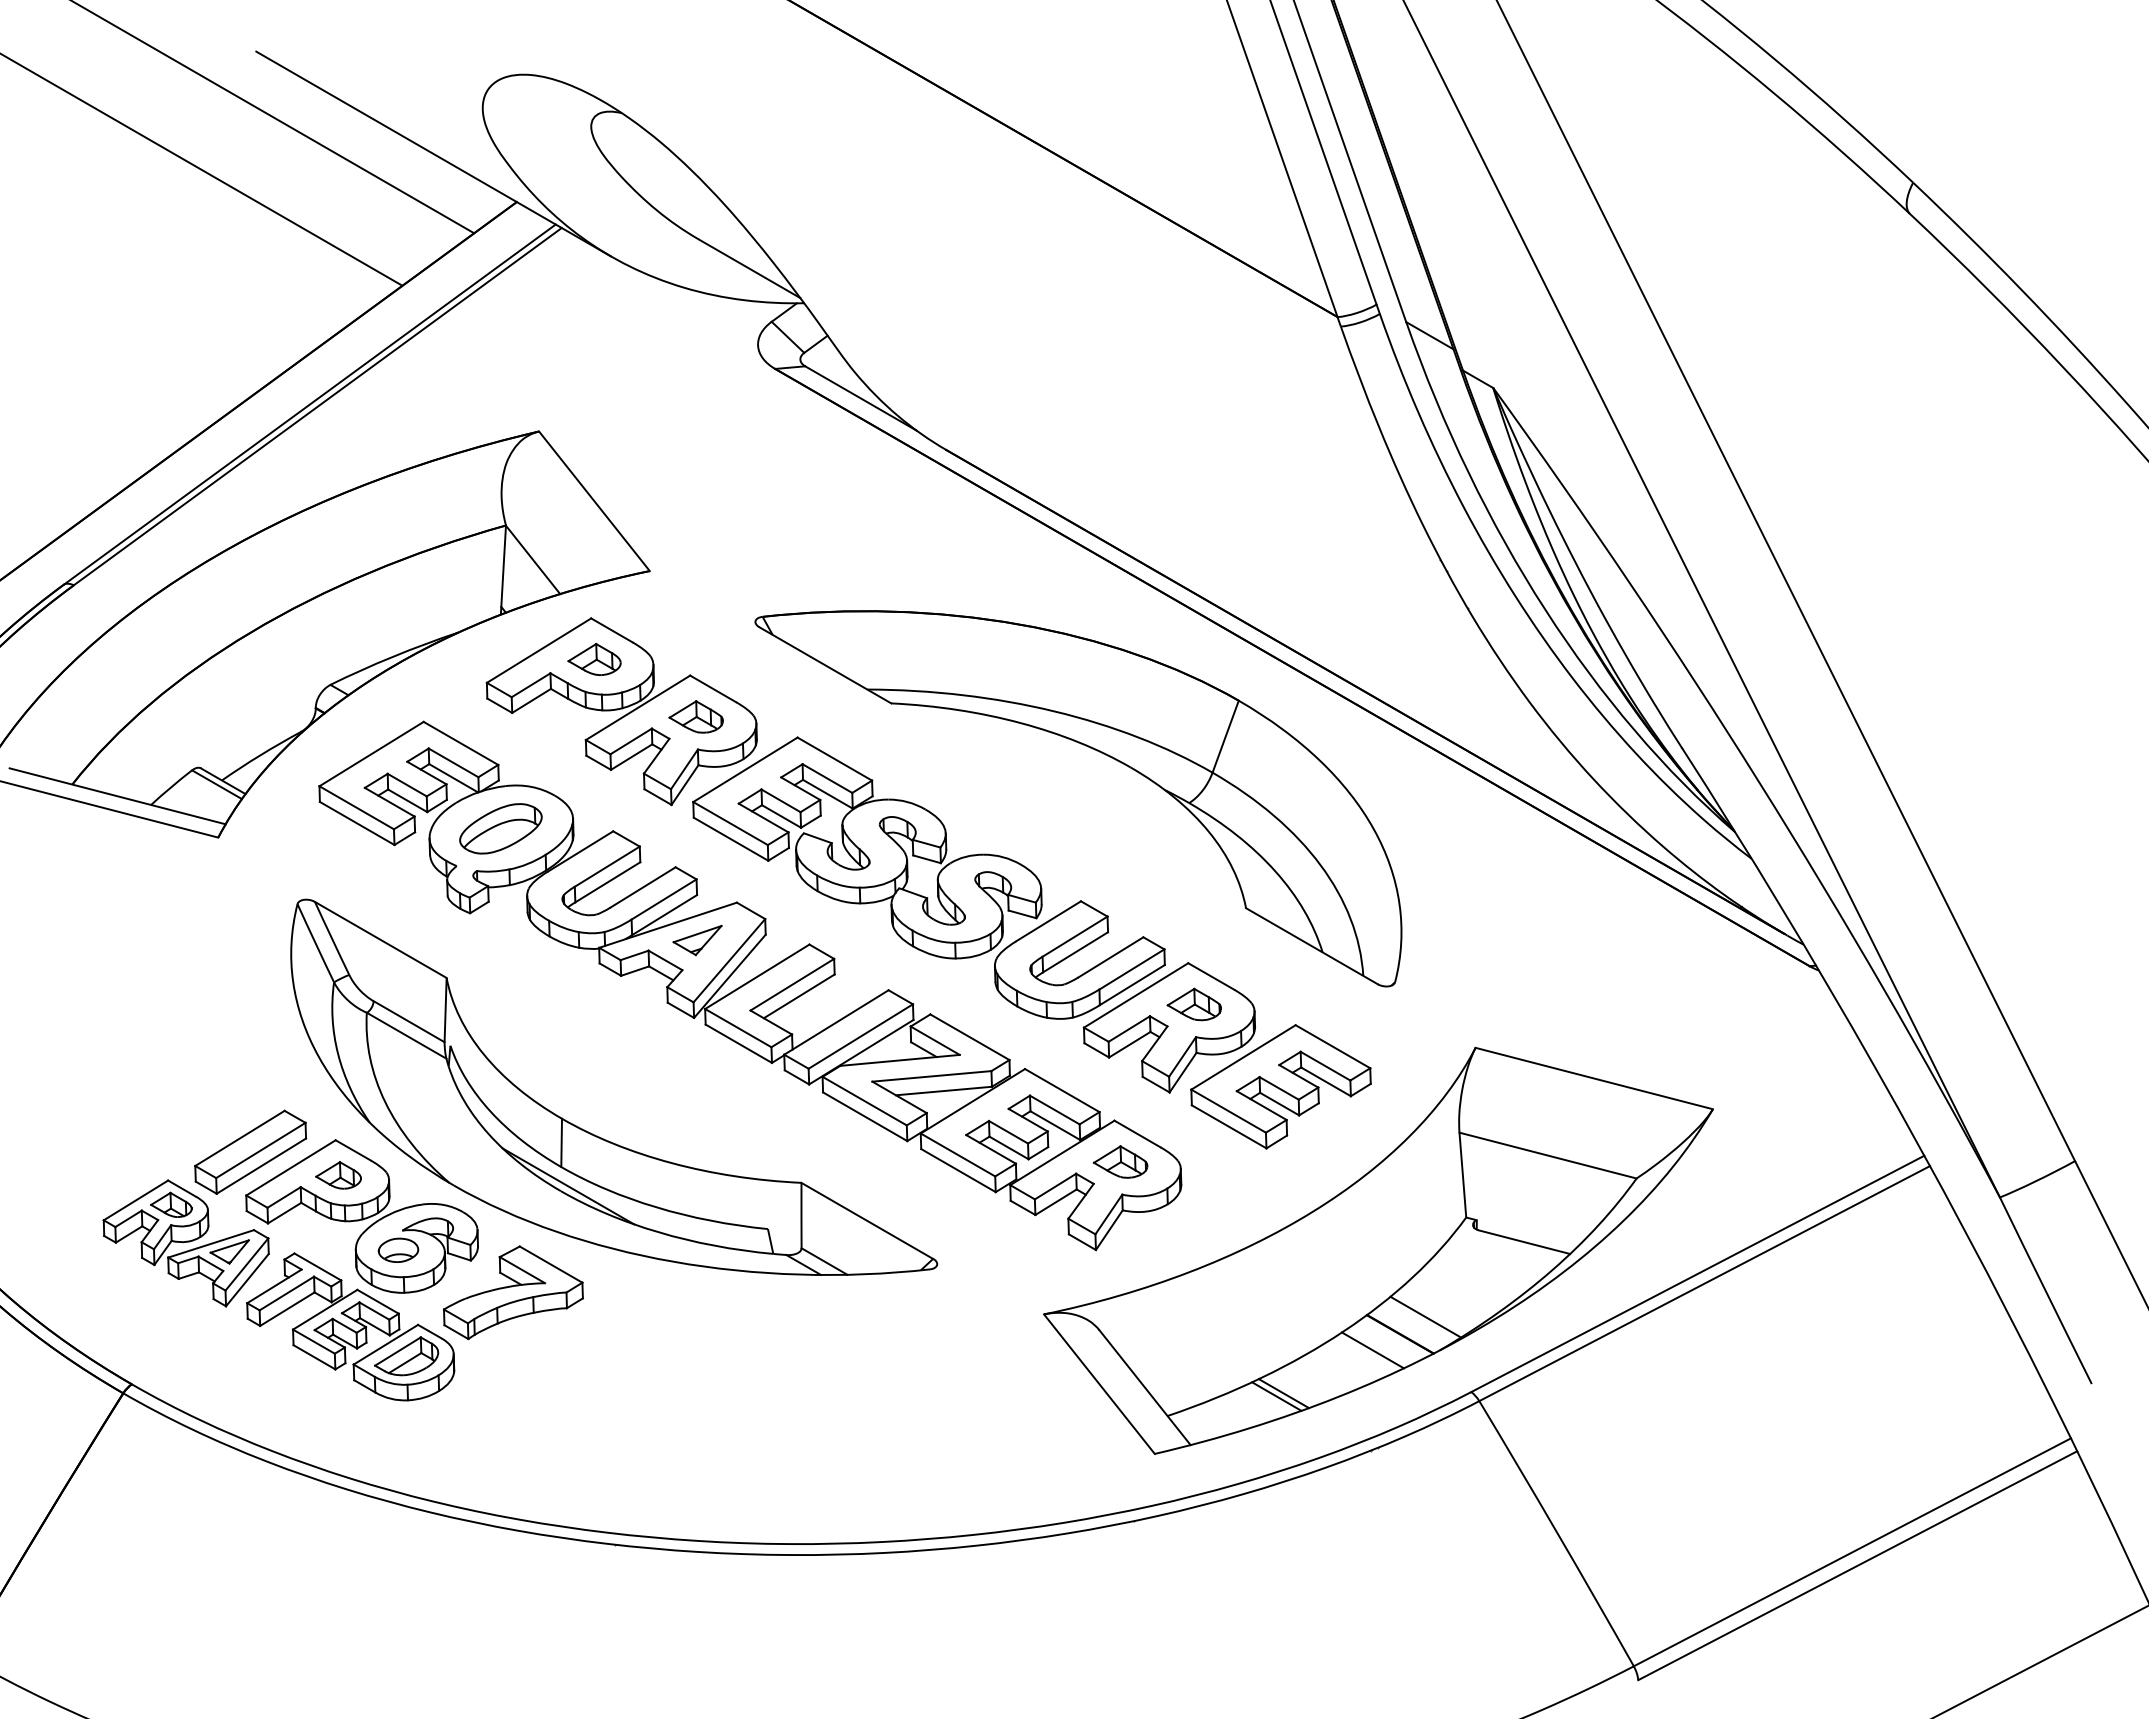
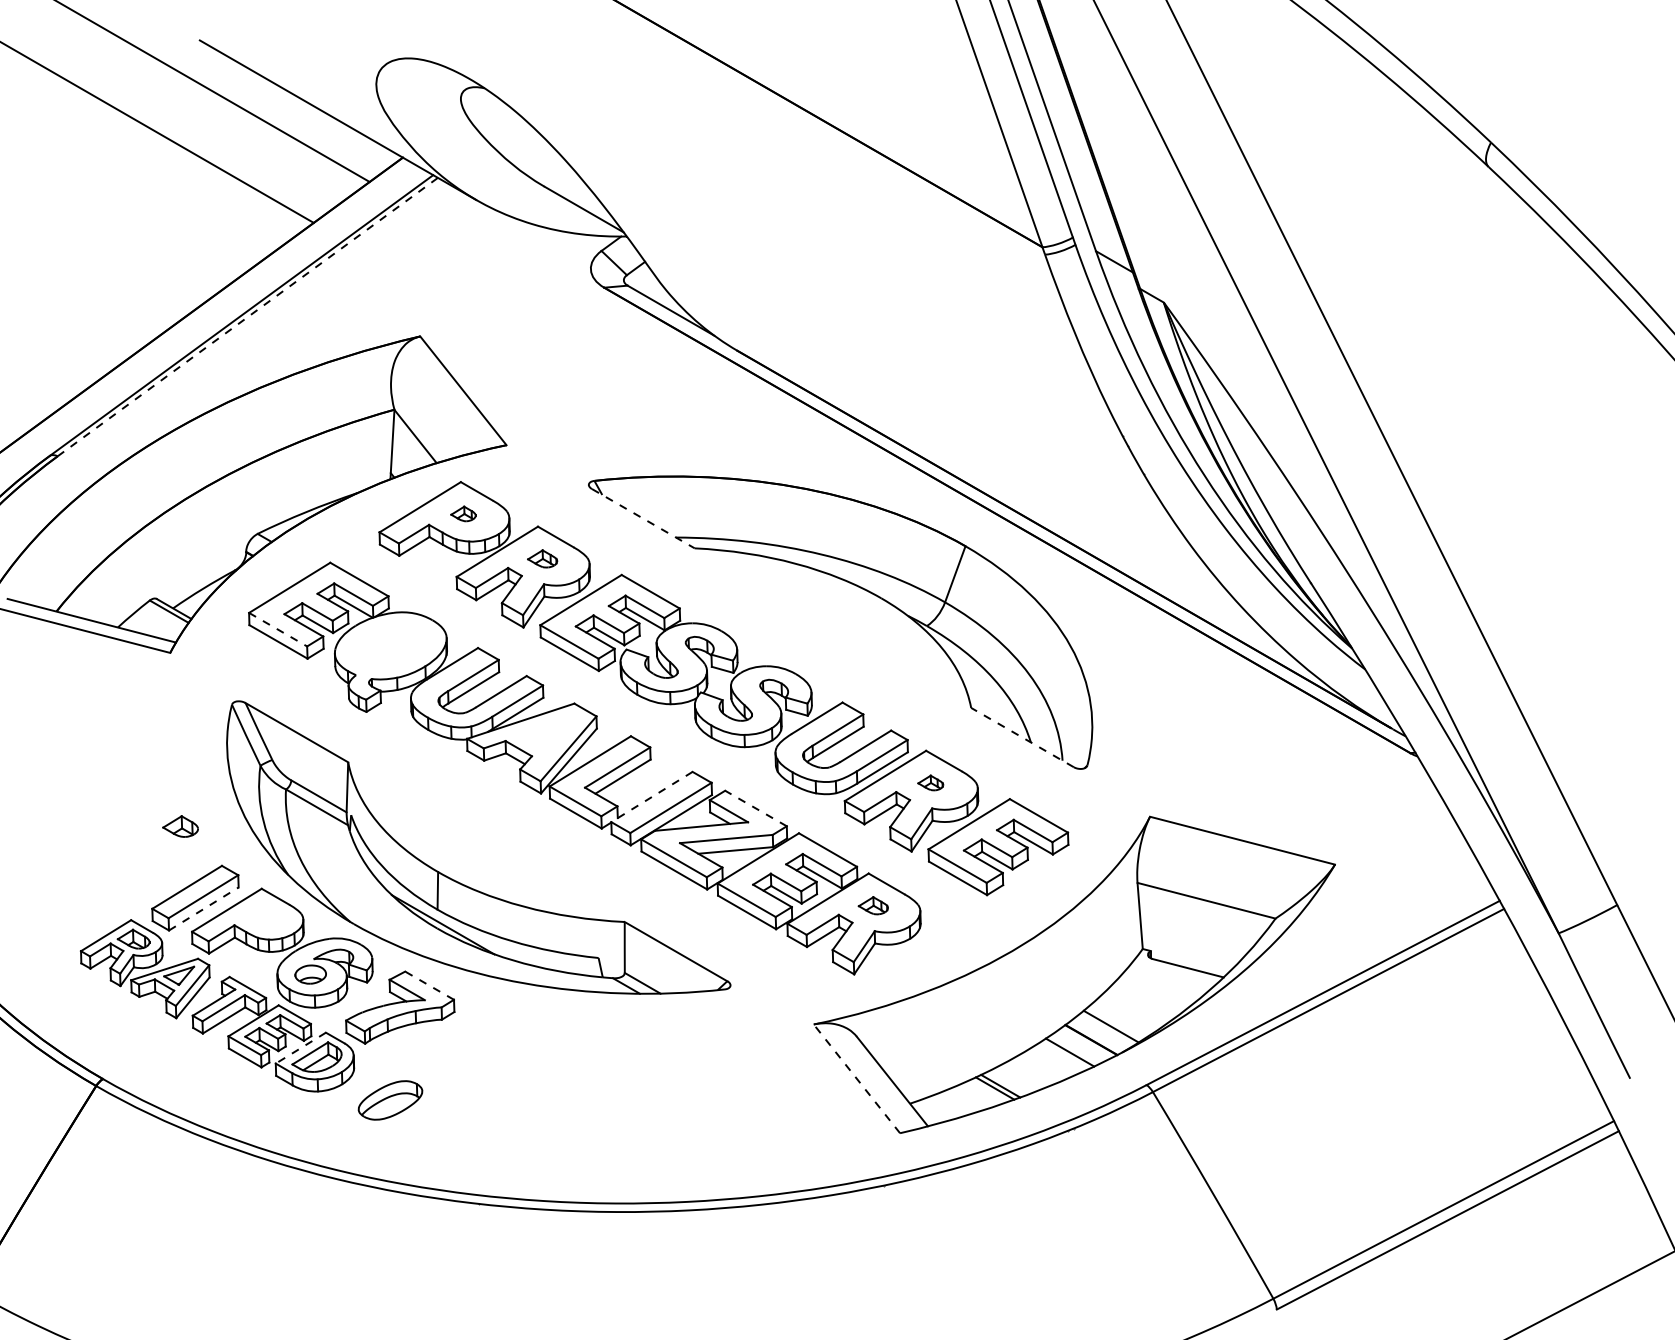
line: (318, 406) -> (248, 316), solid -> dashed
part: (594, 658) -> (463, 513), size x0.6
line: (825, 665) -> (643, 518), solid -> dashed
part: (695, 716) -> (542, 558), size x0.7
line: (357, 808) -> (278, 630), solid -> dashed
part: (500, 828) -> (390, 1100), moved
part: (697, 940) -> (543, 733), removed
line: (1311, 945) -> (1022, 737), solid -> dashed
part: (1193, 1004) -> (930, 782), size x0.6
line: (836, 1022) -> (652, 797), solid -> dashed
line: (969, 1037) -> (755, 808), solid -> dashed
part: (1120, 1161) -> (873, 905), size x0.7
line: (261, 1166) -> (203, 909), solid -> dashed
part: (338, 1175) -> (180, 826), moved
line: (550, 1264) -> (429, 985), solid -> dashed
line: (385, 1344) -> (300, 1047), solid -> dashed
line: (1099, 1383) -> (856, 1078), solid -> dashed

